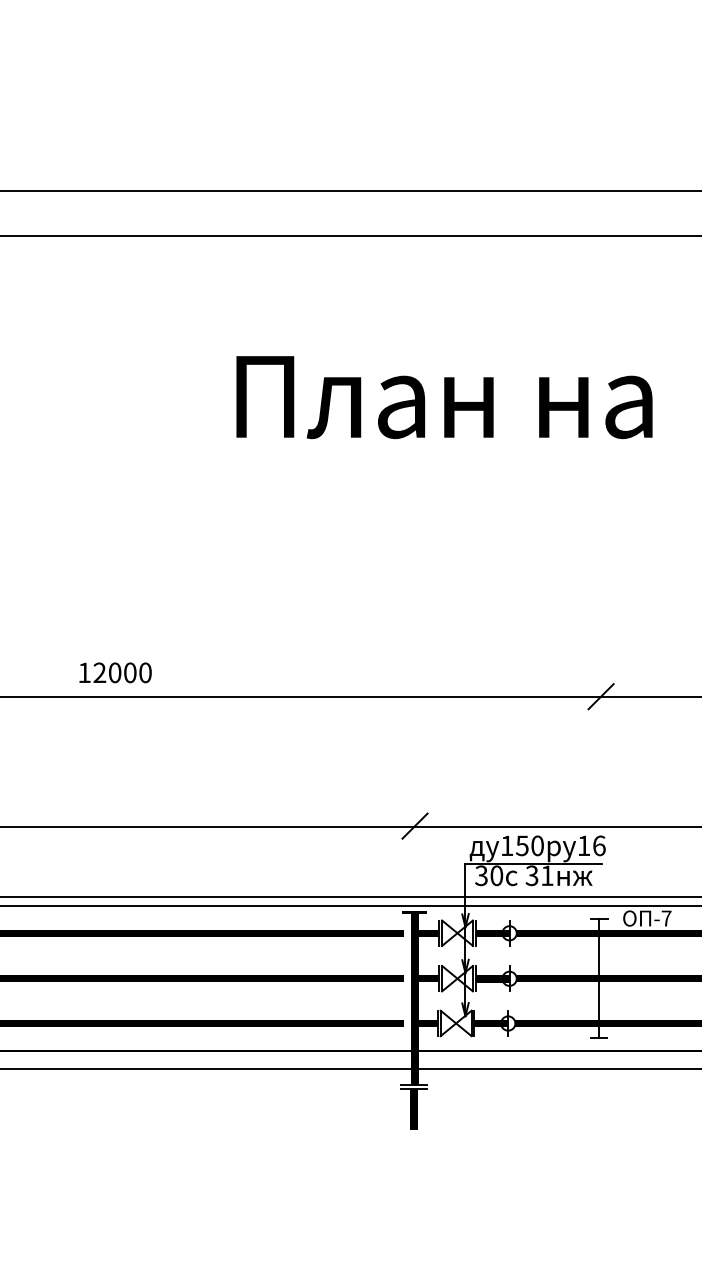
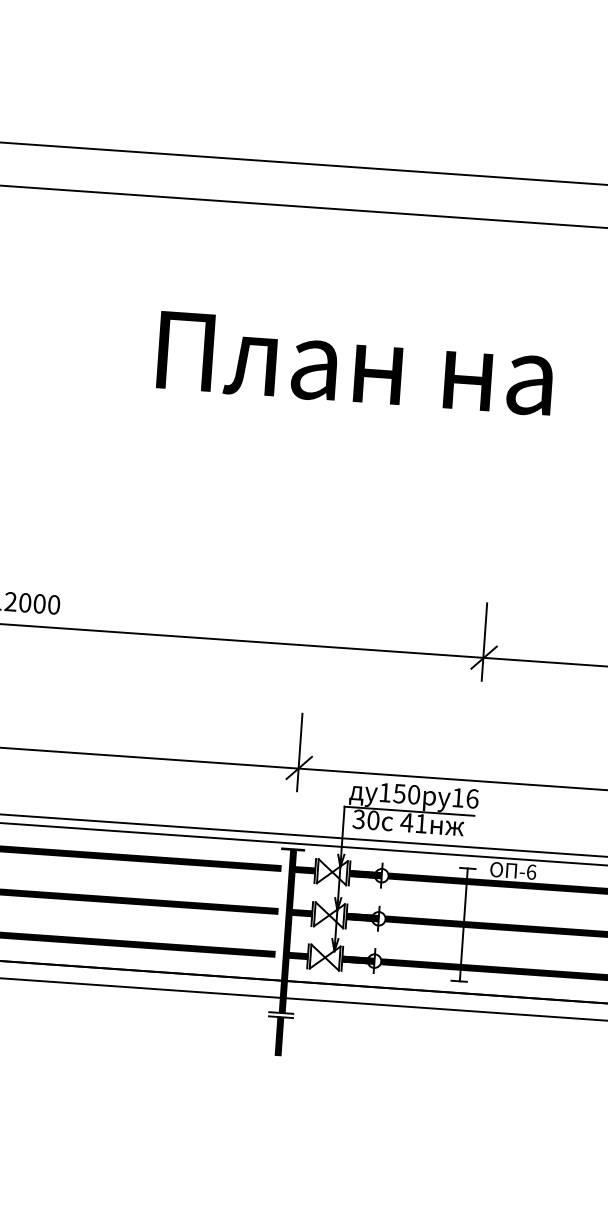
line: (600, 680) -> (484, 642), added
line: (414, 809) -> (299, 752), added
text: (531, 875) -> (406, 822), 31 -> 41
text: (666, 918) -> (531, 872), -7 -> -6

